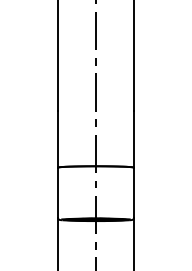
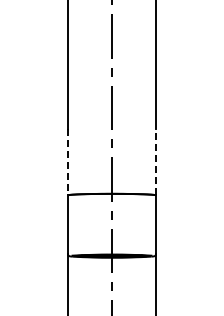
line: (133, 138) -> (155, 161), solid -> dashed
line: (58, 139) -> (68, 162), solid -> dashed

